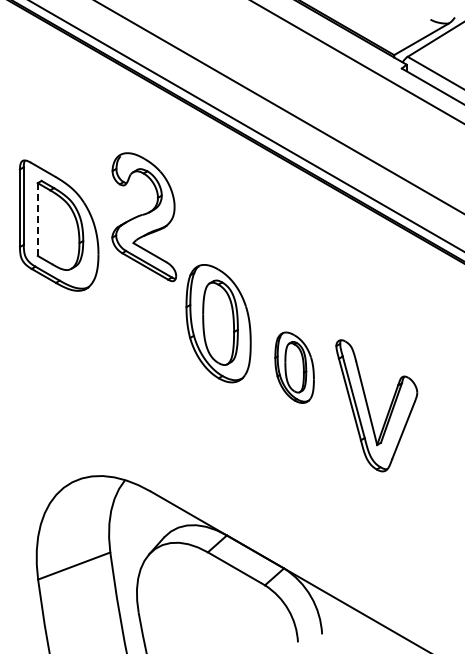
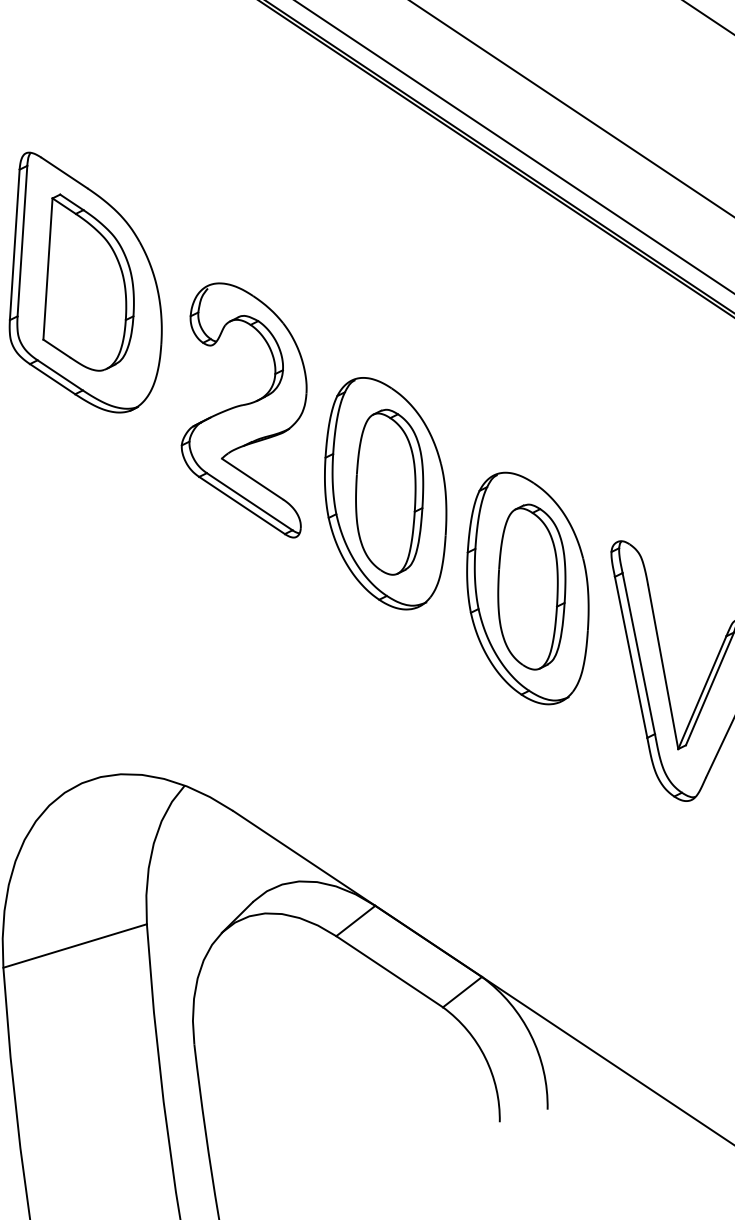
part: (144, 217) -> (246, 410), moved
line: (37, 219) -> (47, 268), dashed -> solid
part: (294, 367) -> (527, 588), size x1.67

